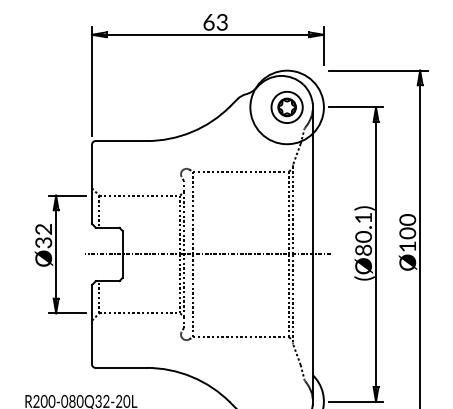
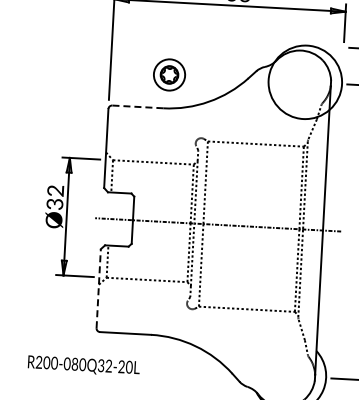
part: (286, 106) -> (168, 74), moved
line: (121, 141) -> (138, 107), solid -> dashed
line: (92, 324) -> (99, 288), solid -> dashed

